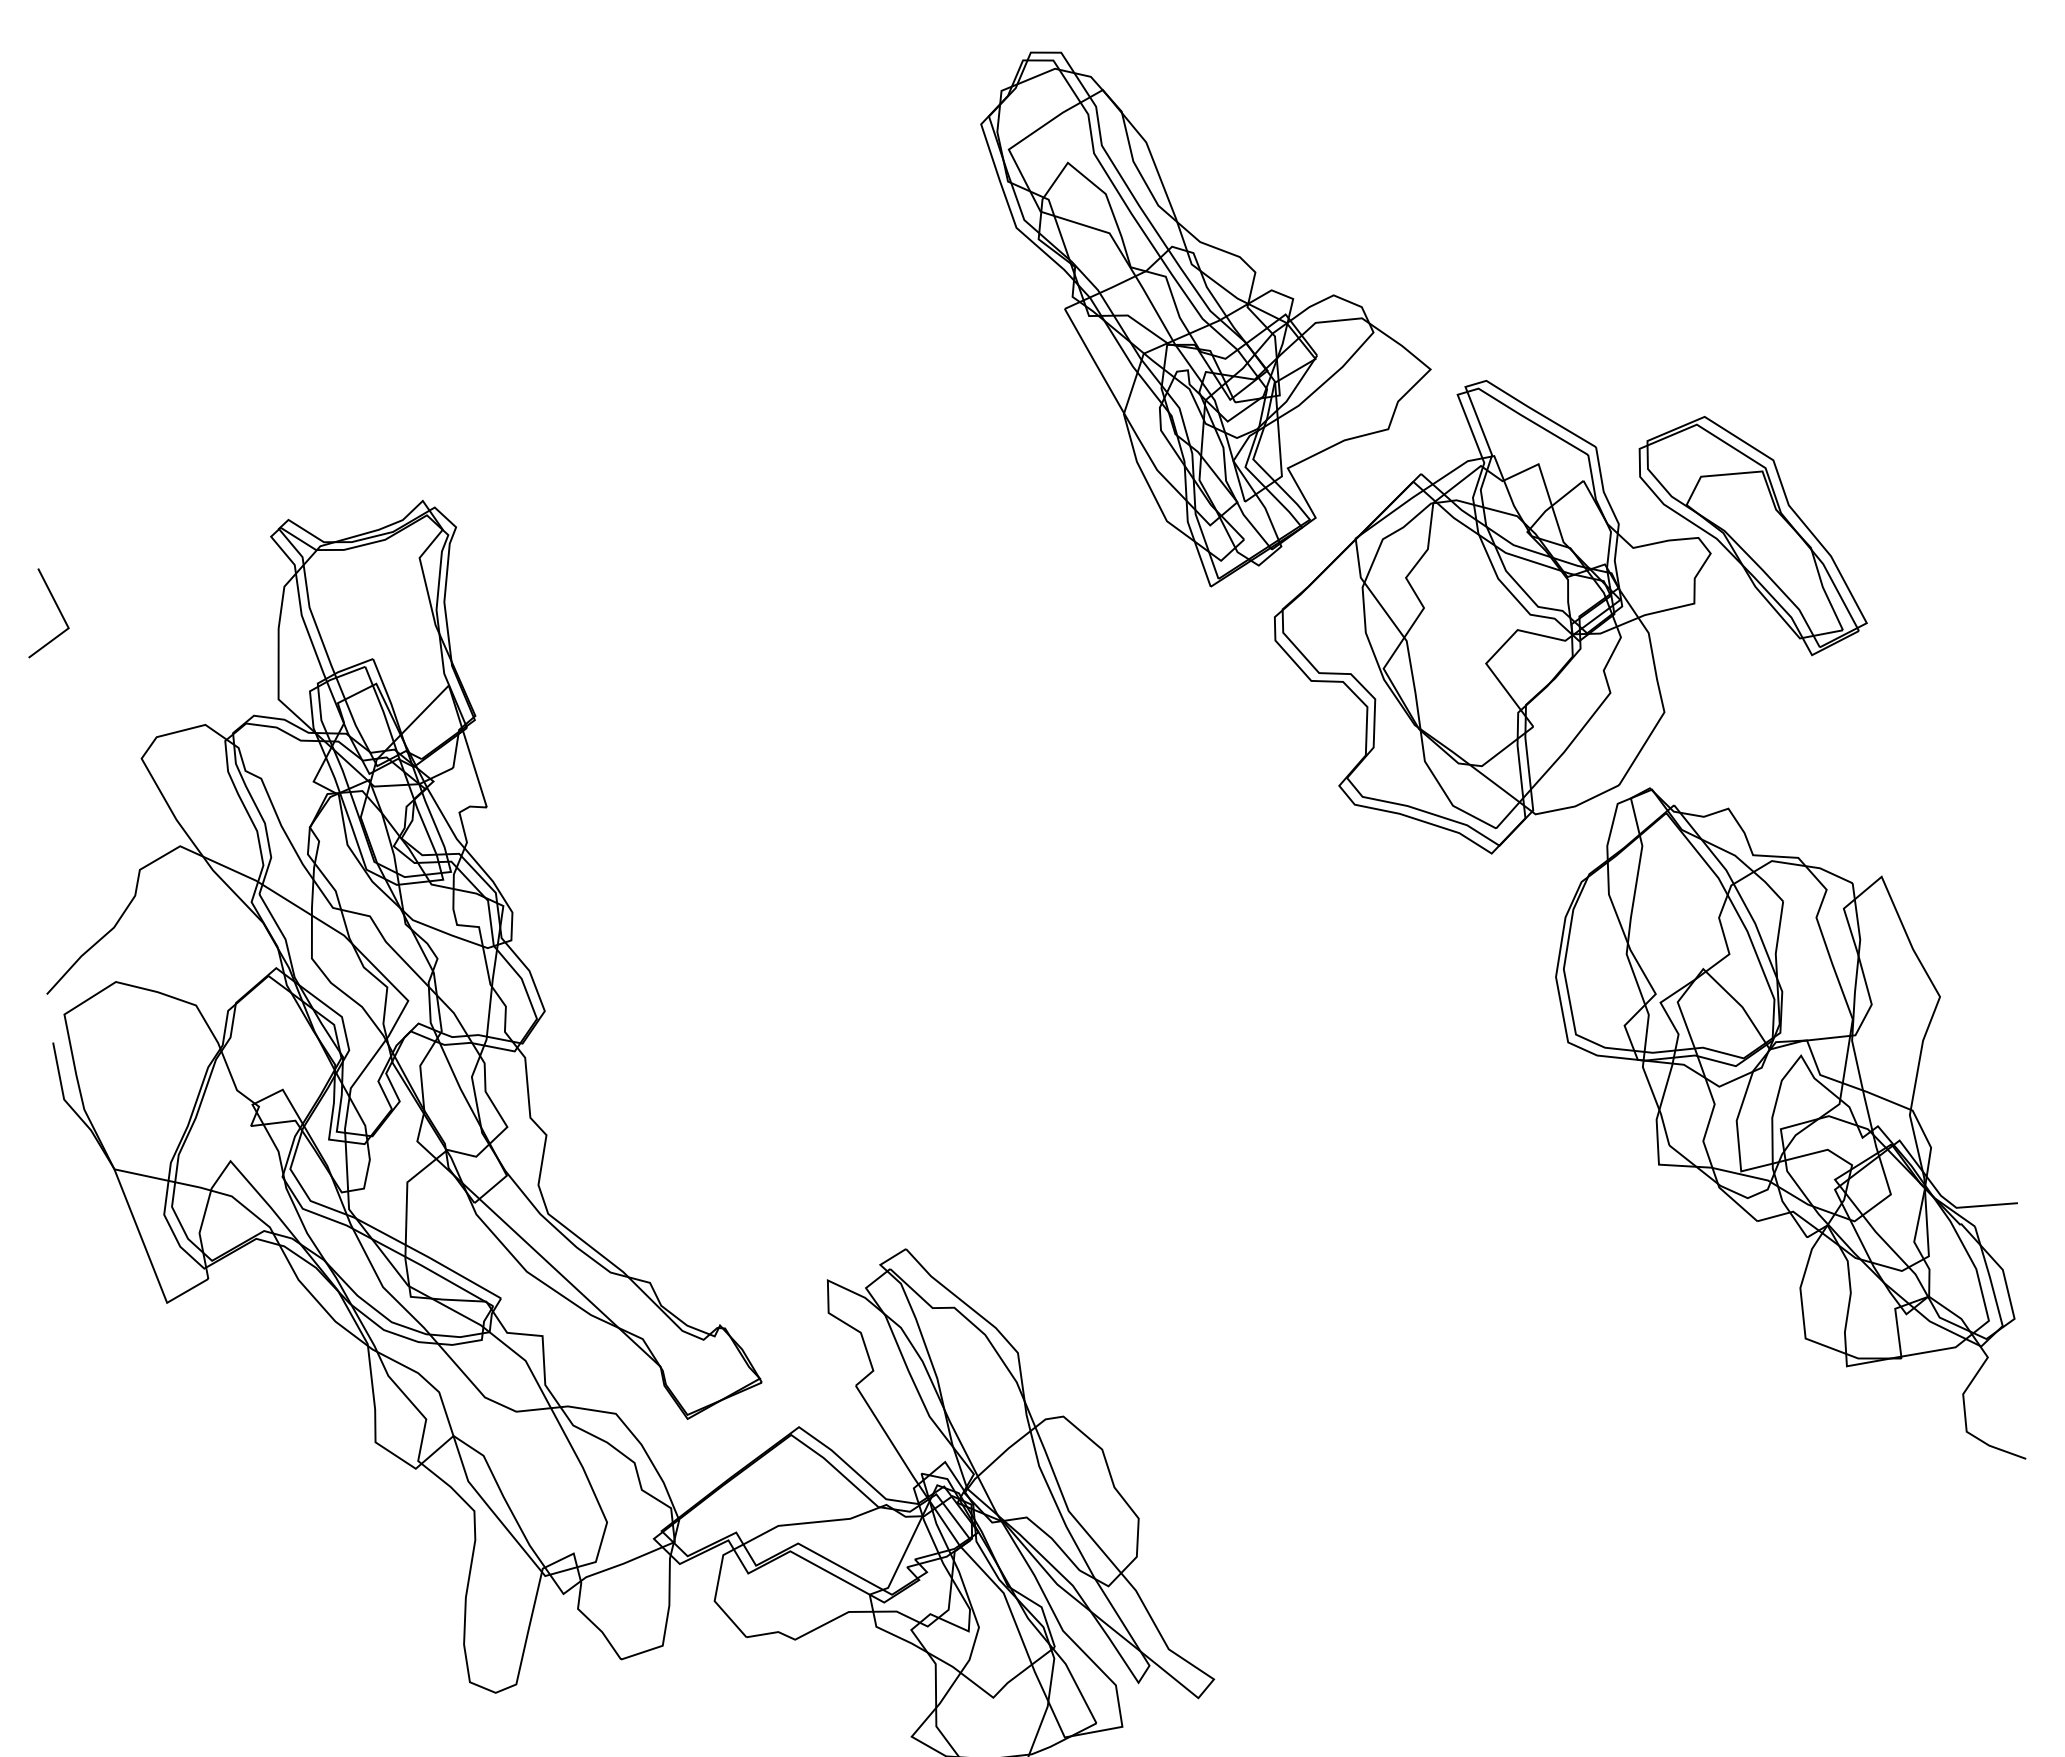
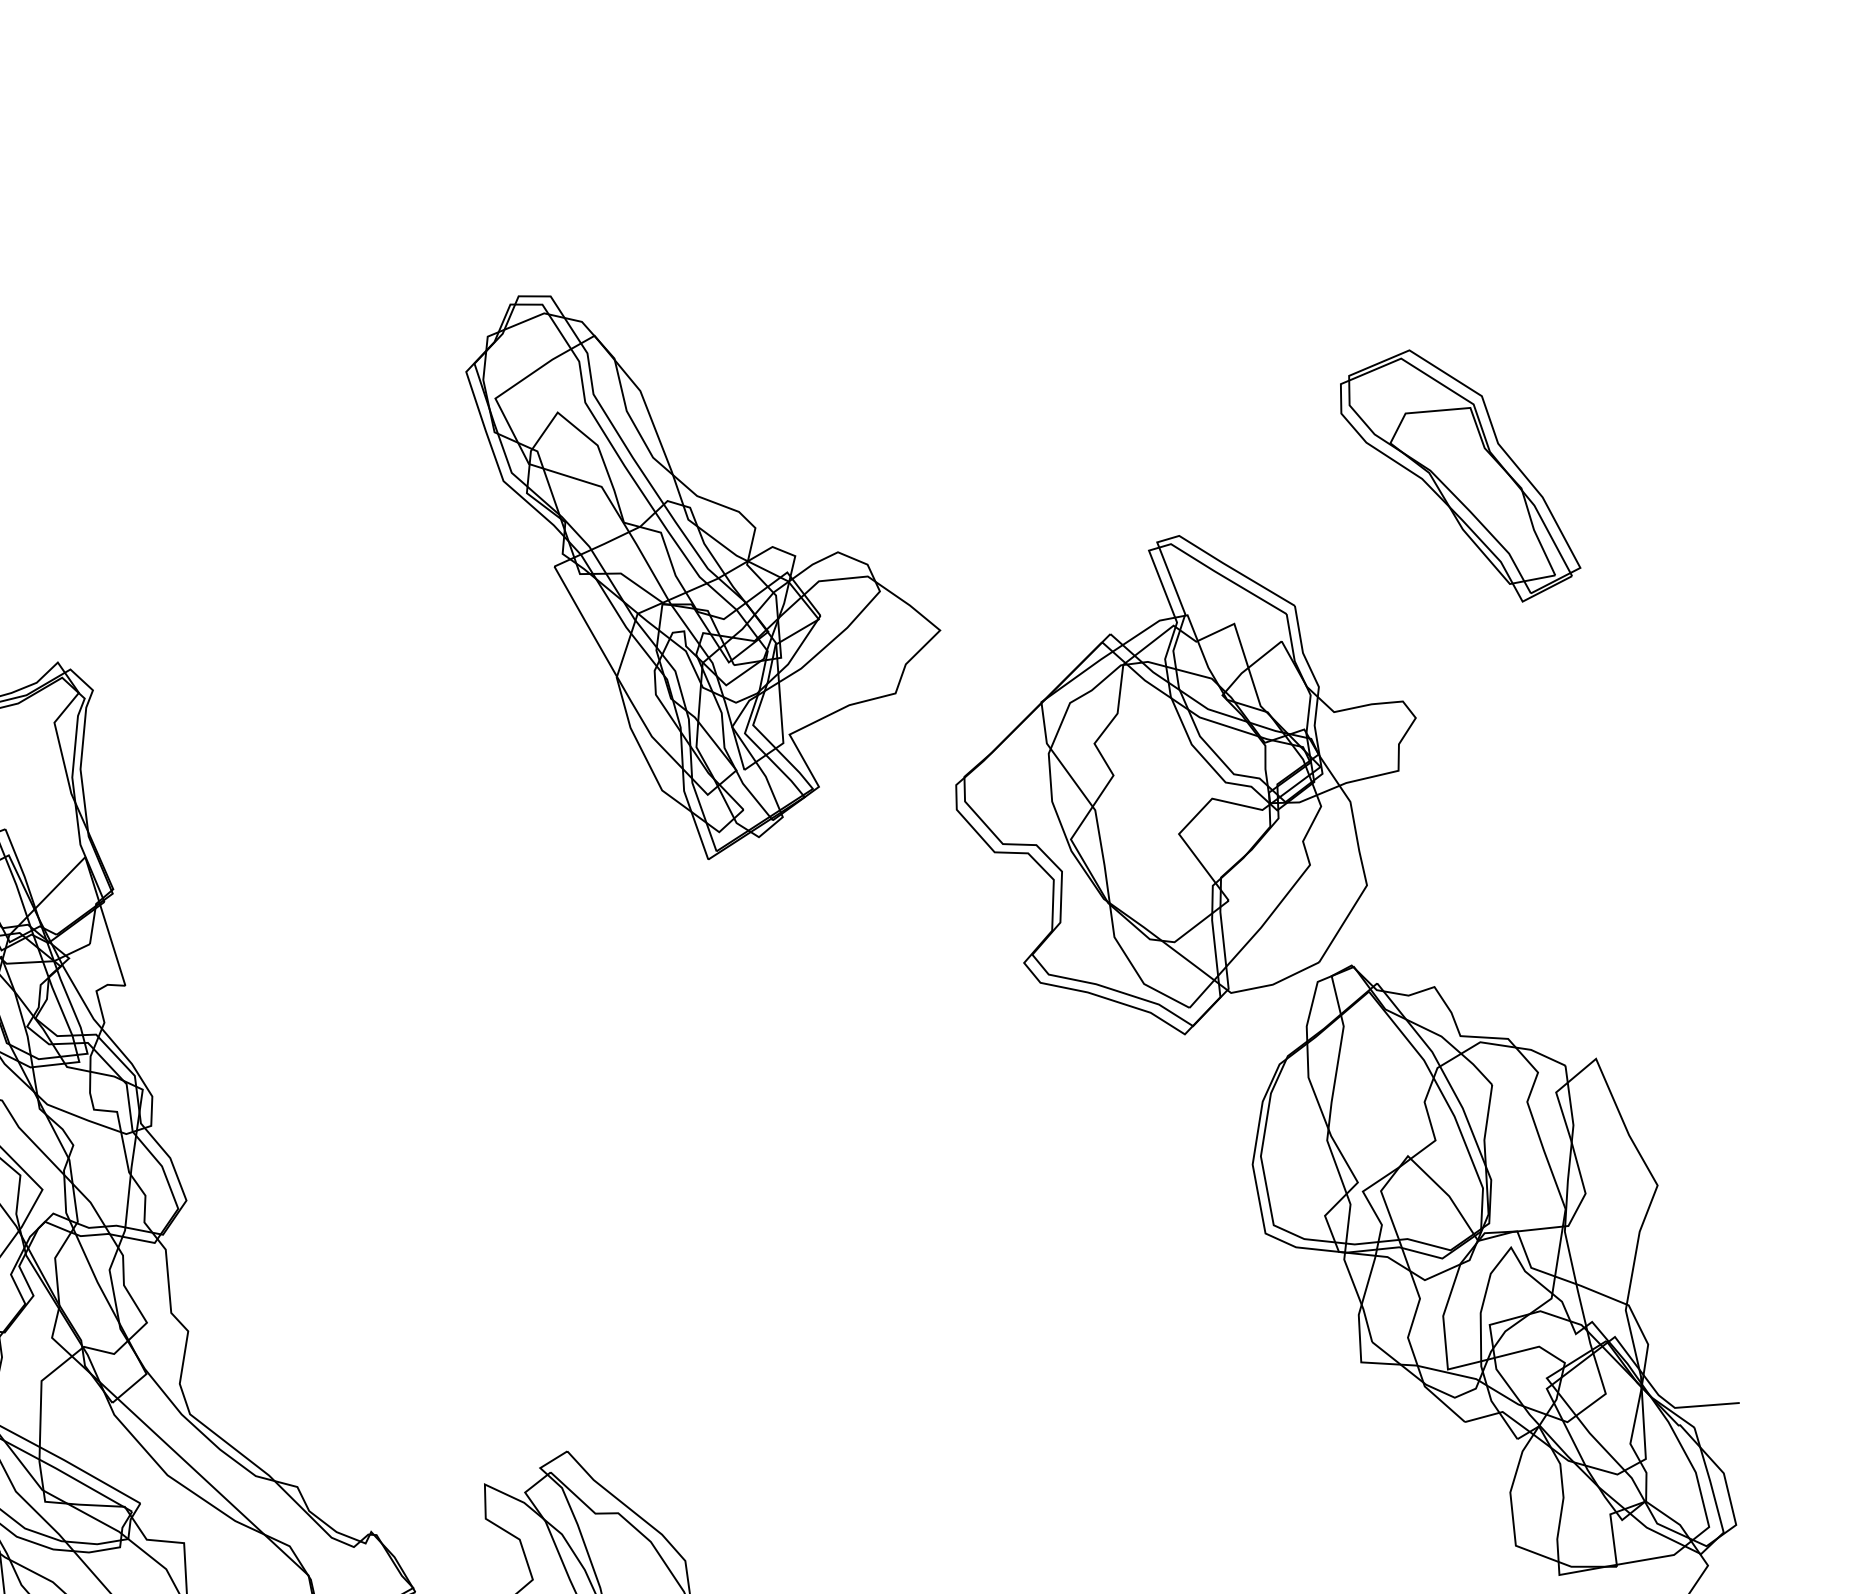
part: (1205, 319) -> (702, 577), moved
part: (1752, 536) -> (1459, 476), moved

